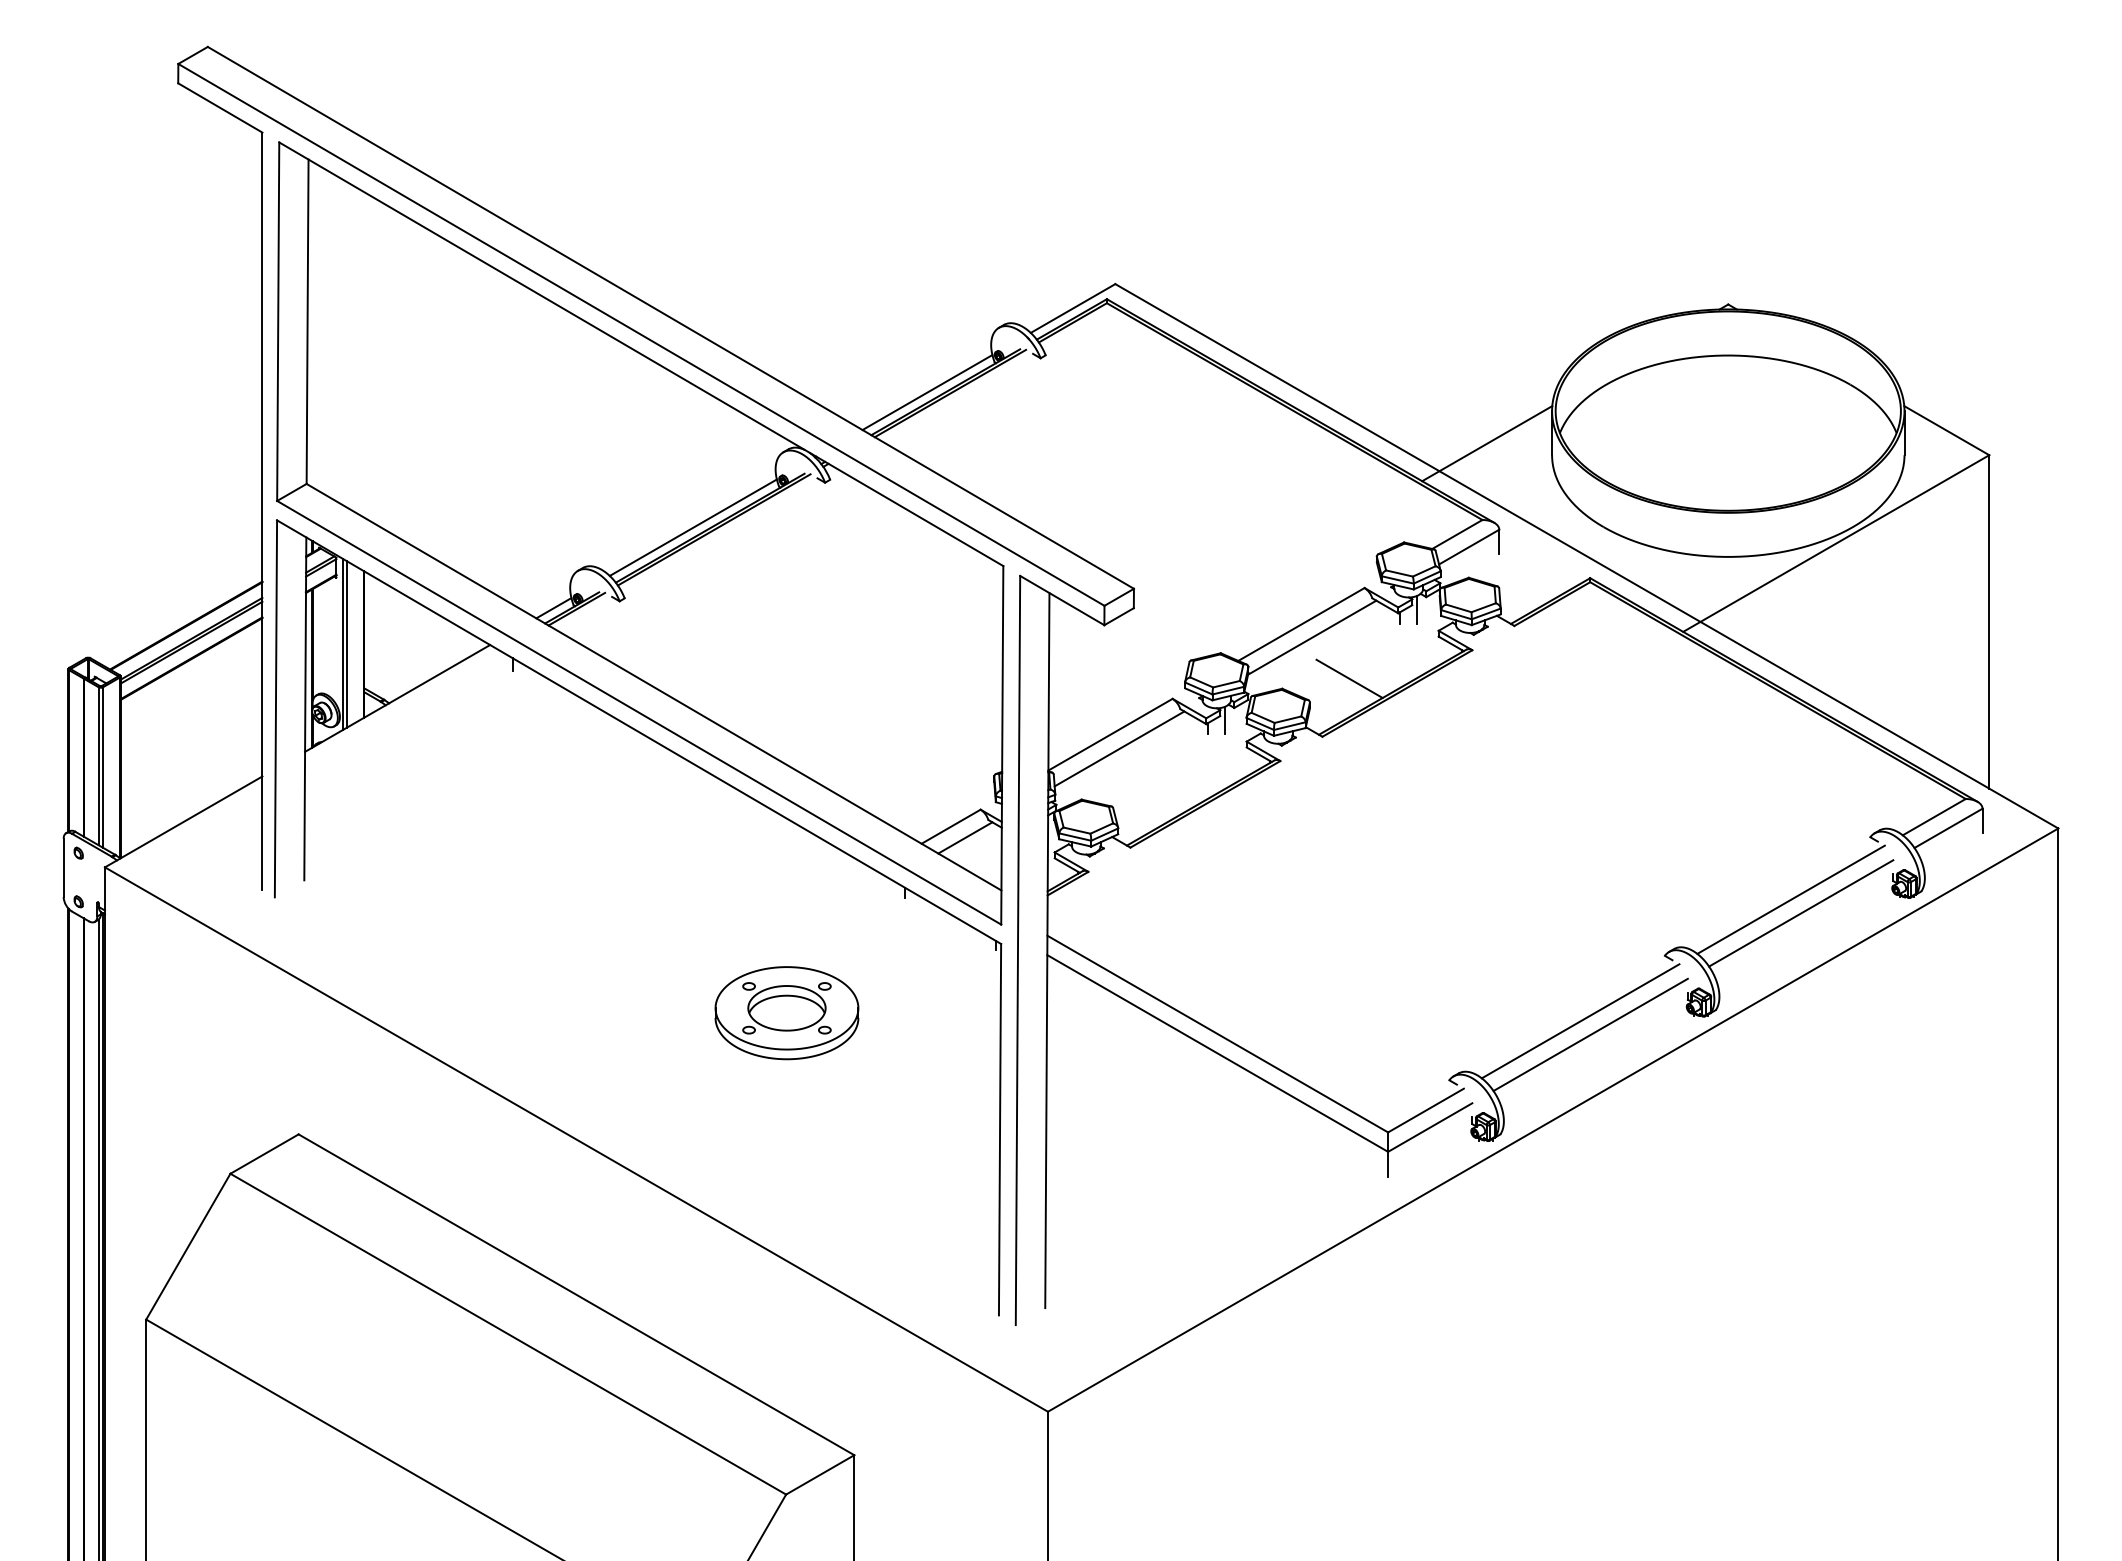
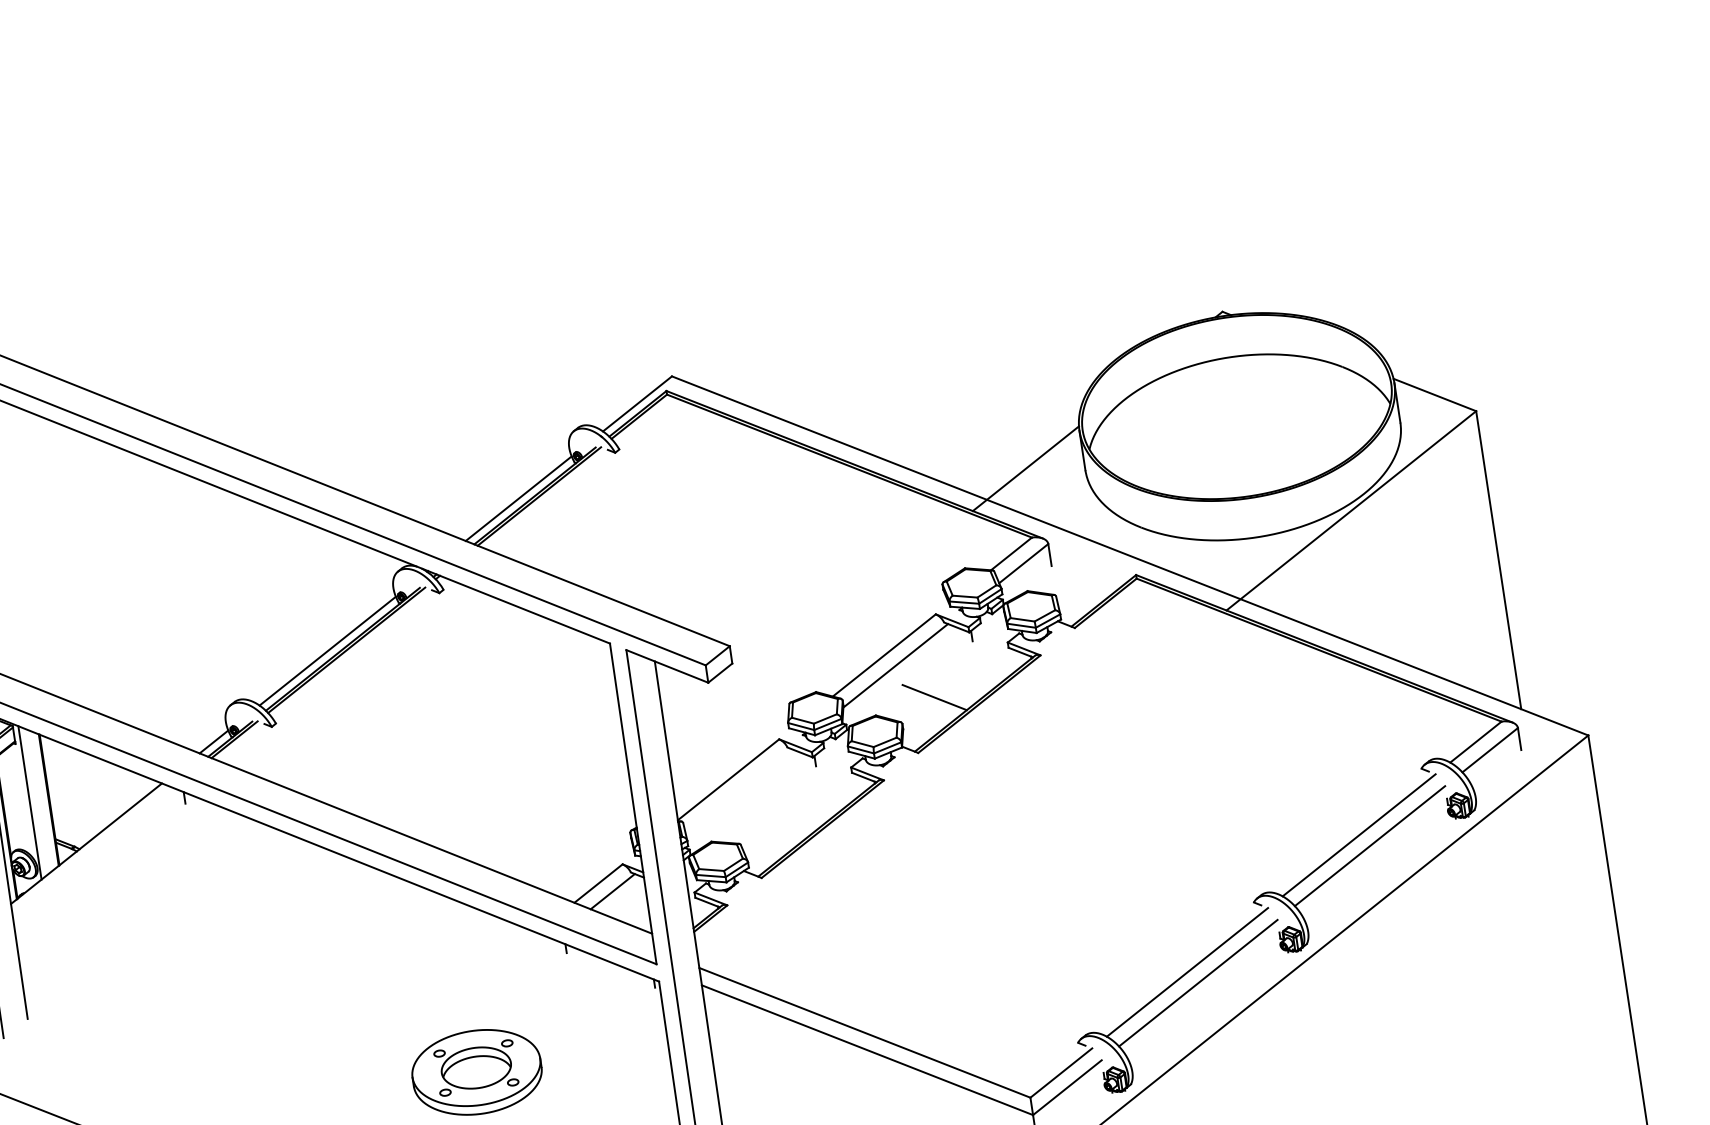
line: (1417, 609) -> (986, 626), removed
line: (346, 644) -> (33, 802), removed
line: (1225, 720) -> (829, 751), removed
line: (1119, 748) -> (738, 790), removed

